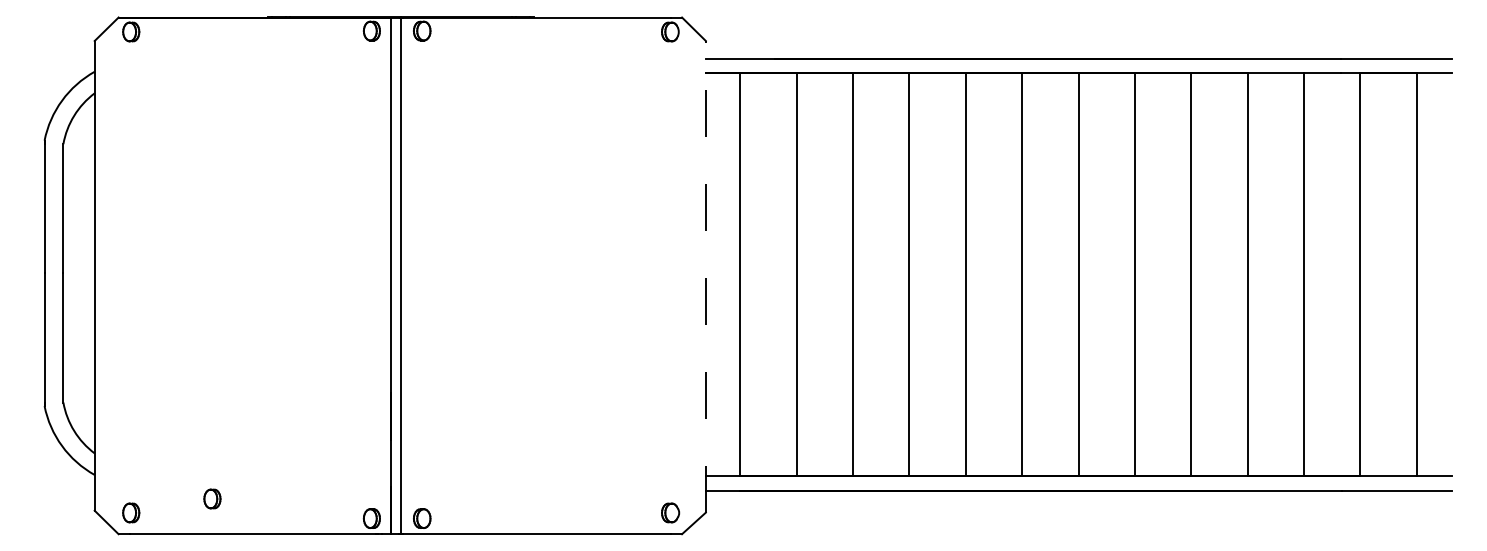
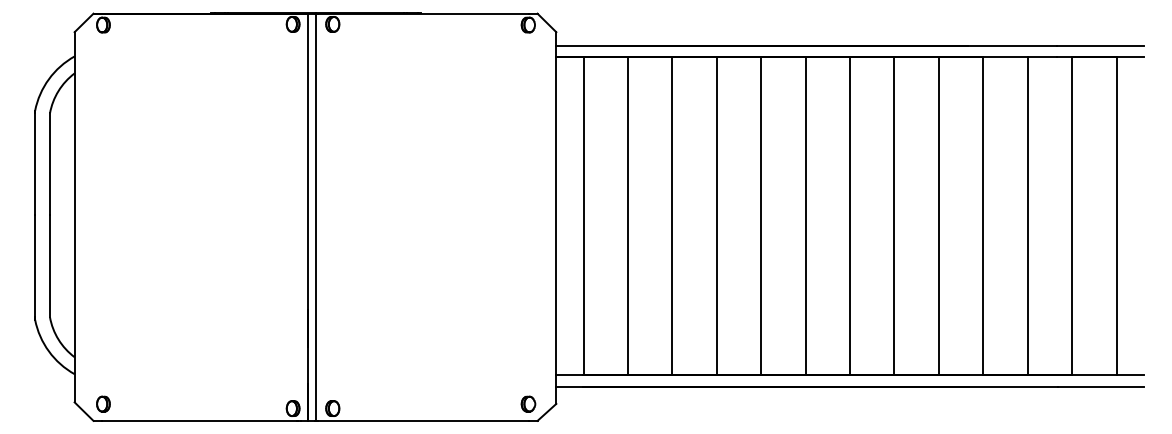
line: (706, 277) -> (556, 218), dashed -> solid
part: (212, 498) -> (167, 392), removed

